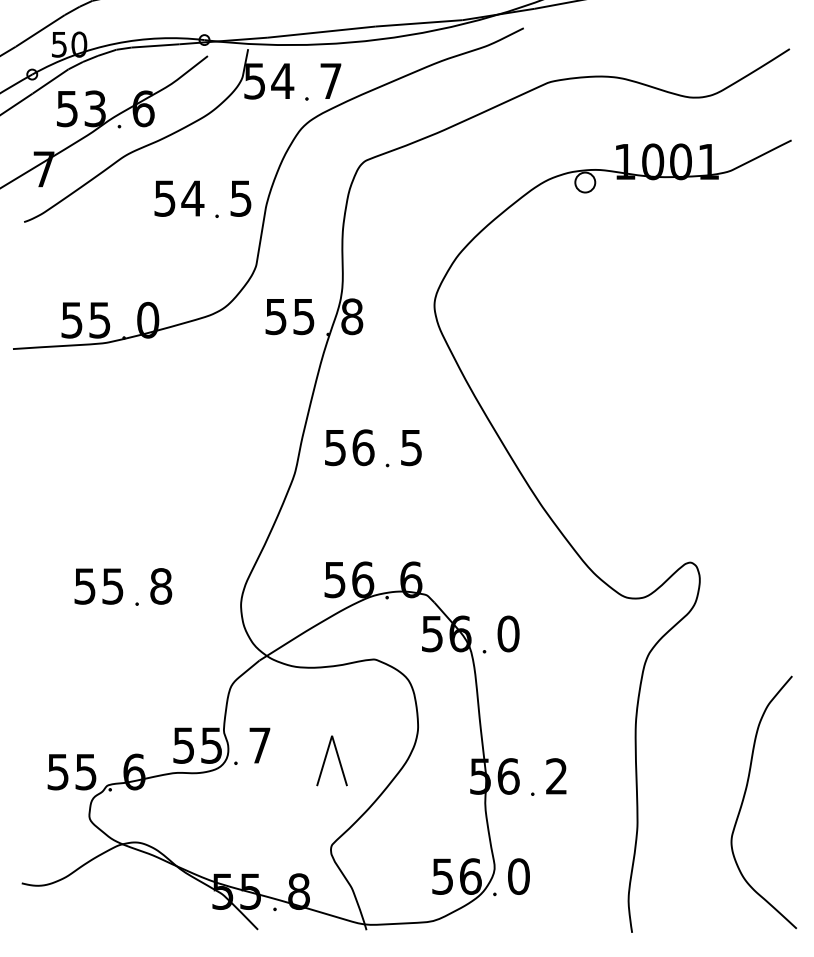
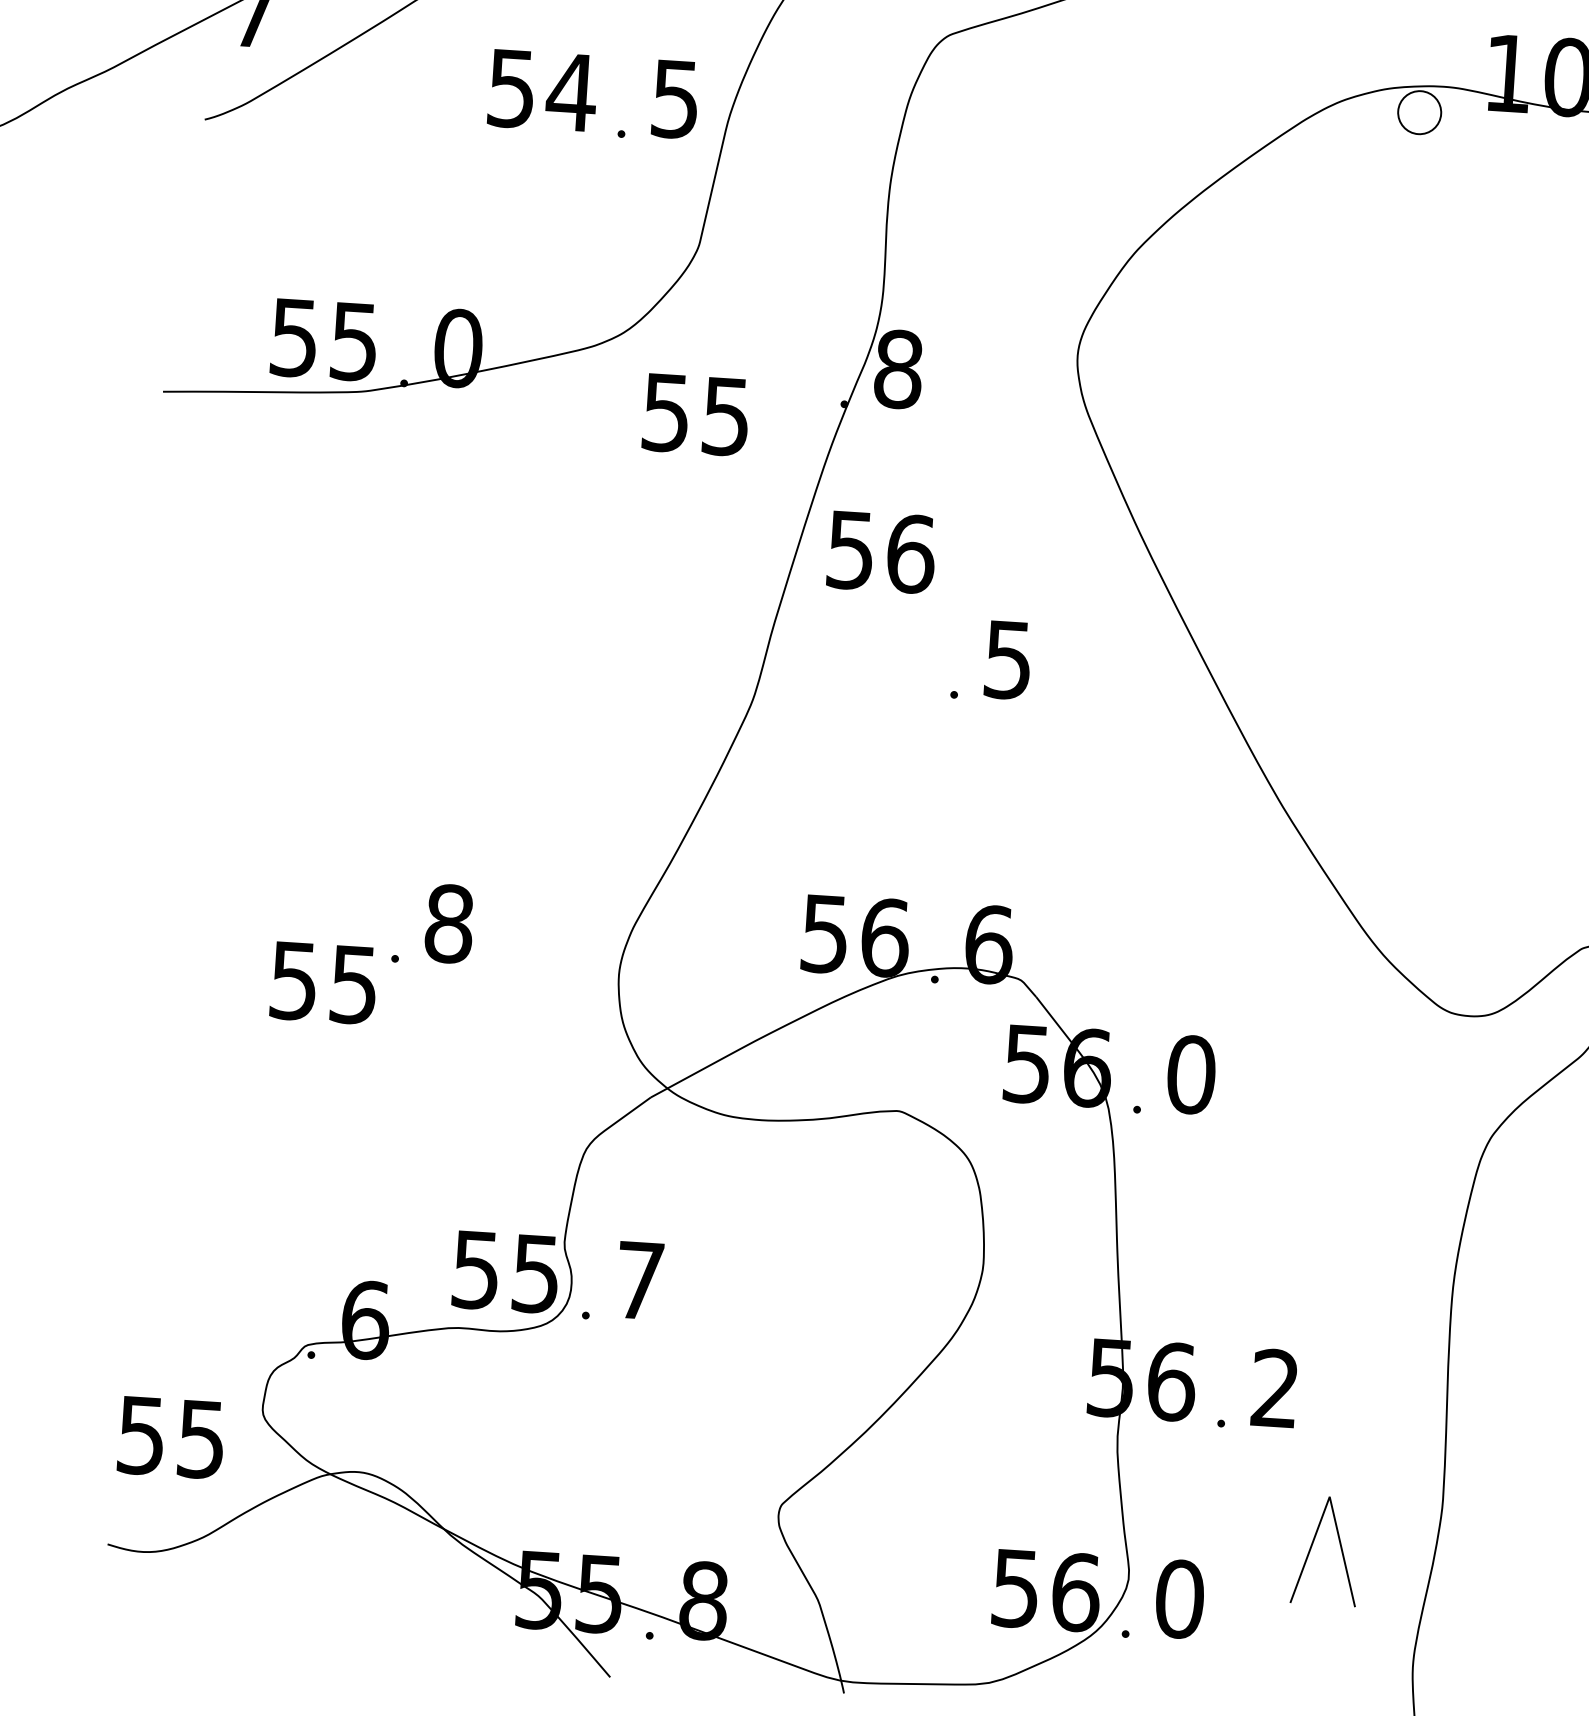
text: (289, 317) -> (694, 416), moved
text: (349, 447) -> (881, 551), moved
text: (98, 586) -> (322, 982), moved
part: (331, 760) -> (1325, 1549), moved
text: (71, 772) -> (170, 1438), moved

